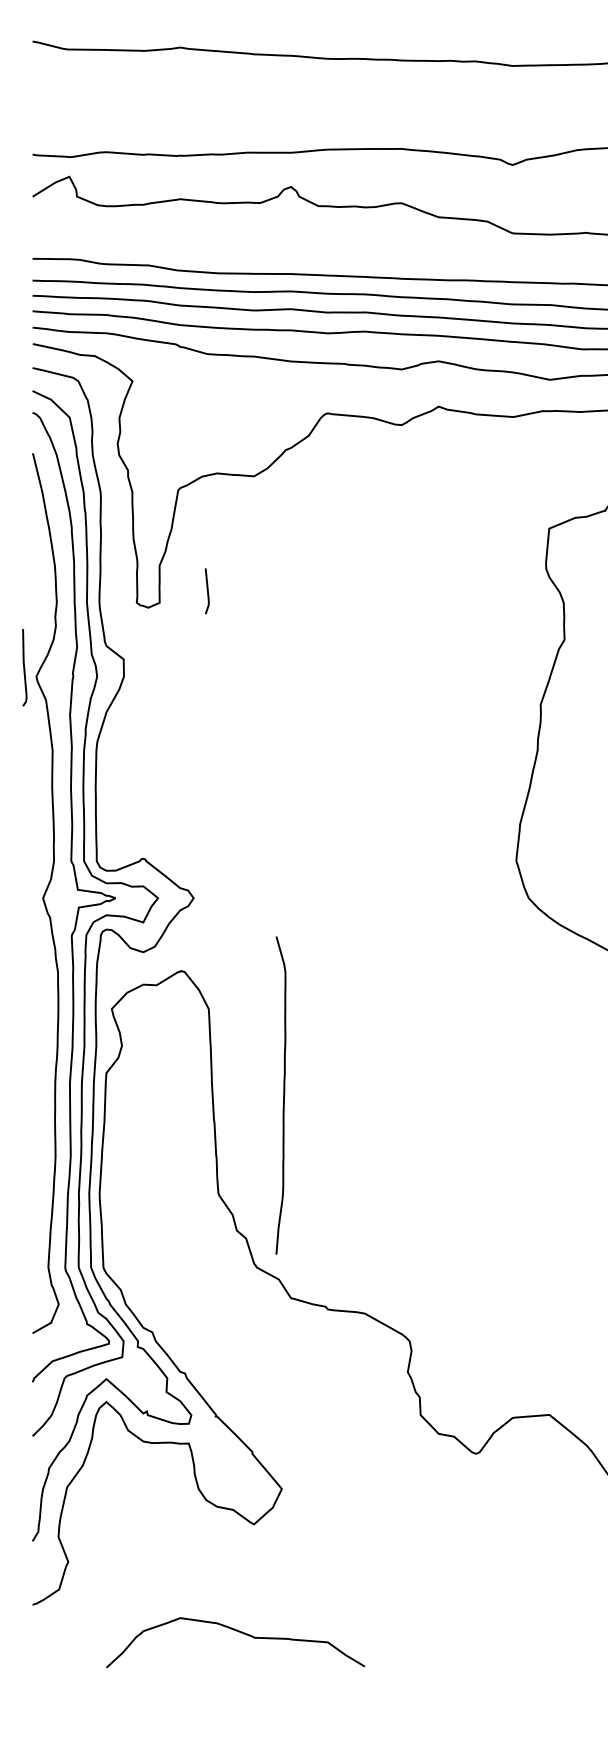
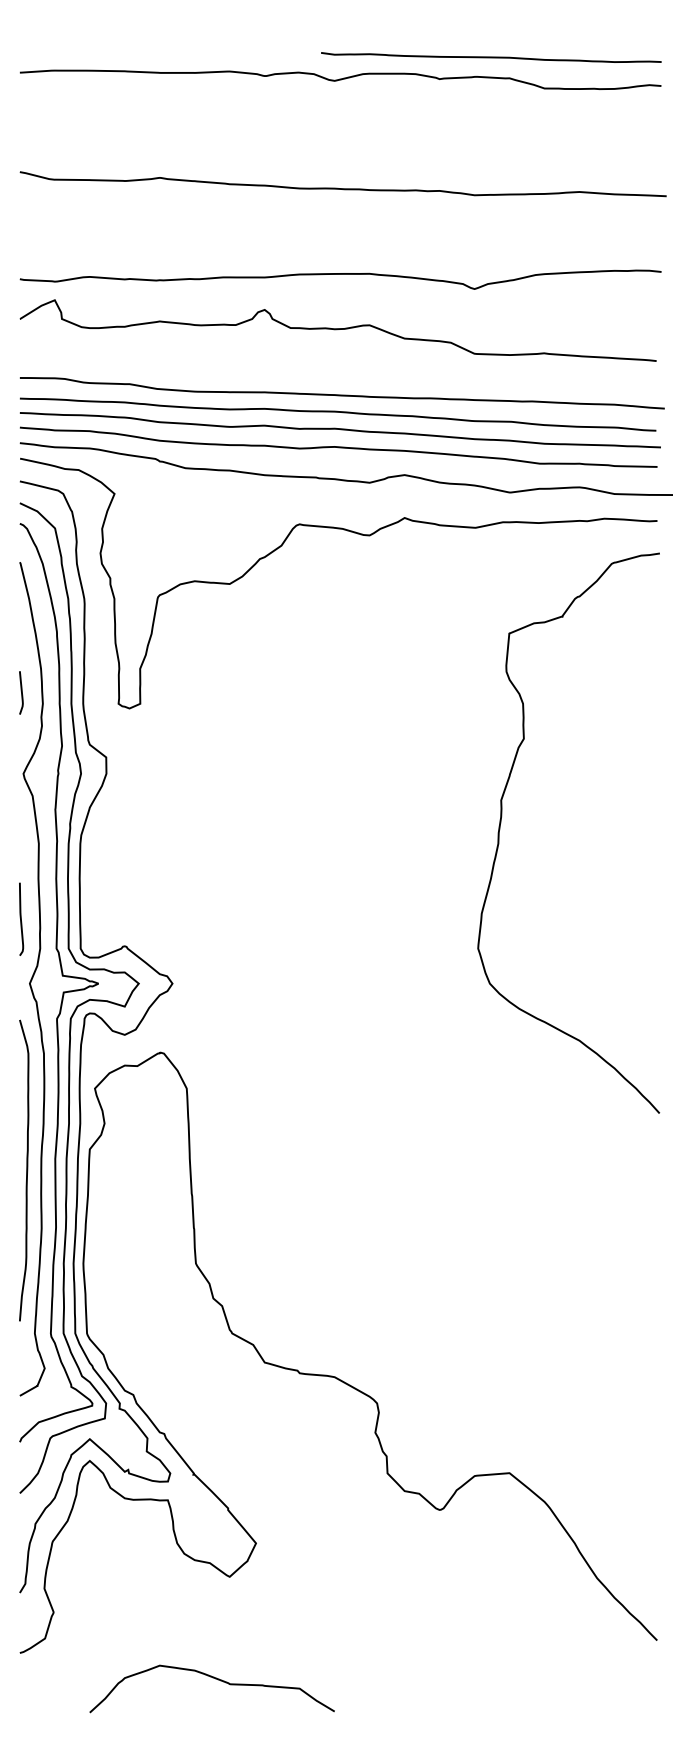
line: (207, 590) -> (21, 692), moved
curve: (24, 666) -> (21, 918), moved
curve: (283, 1095) -> (26, 1170), moved

